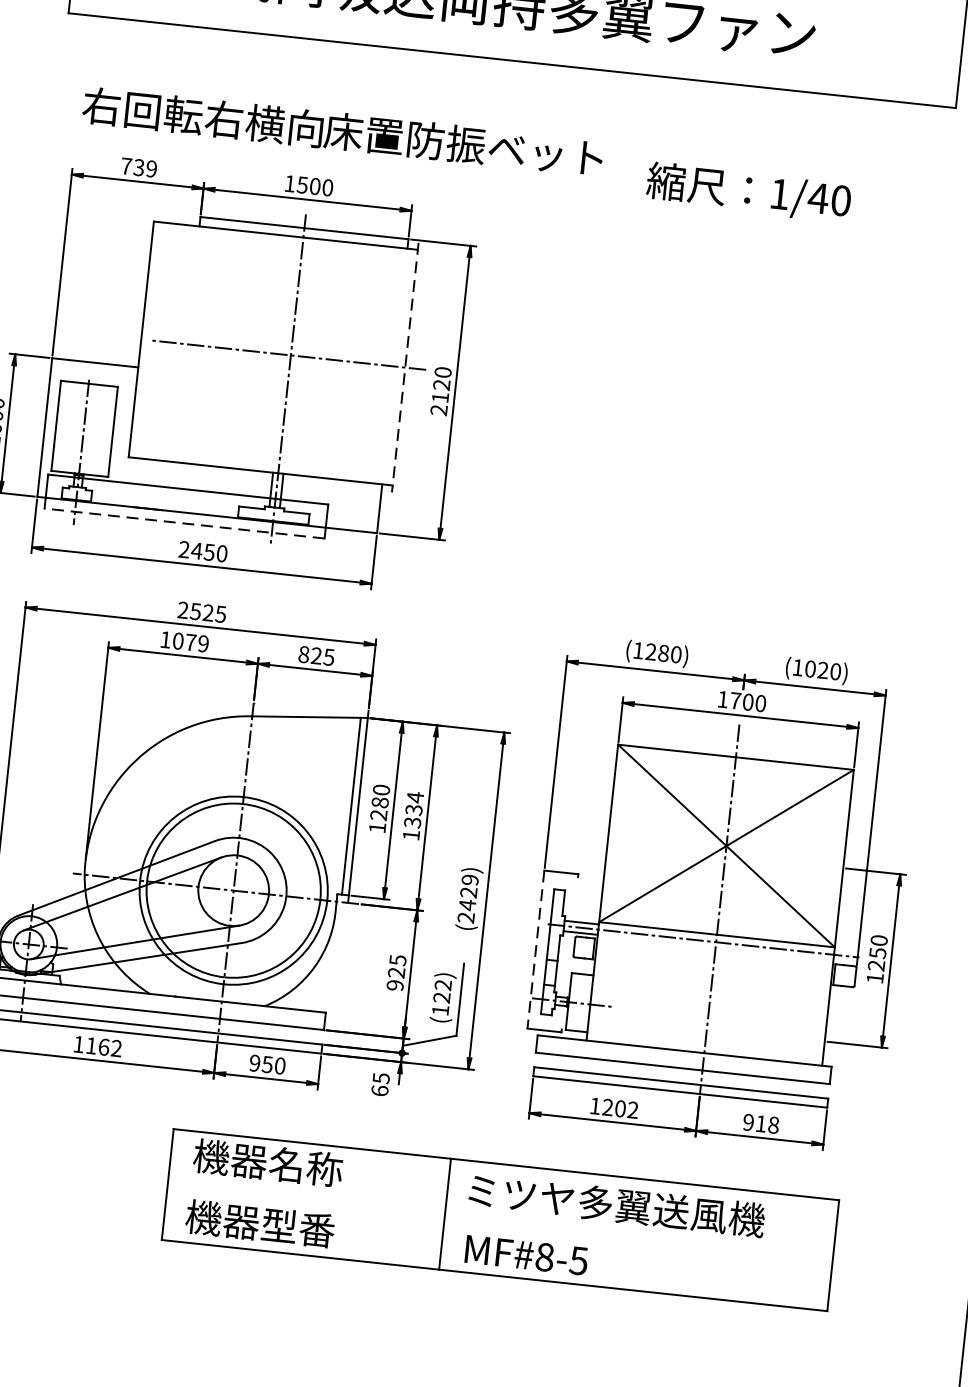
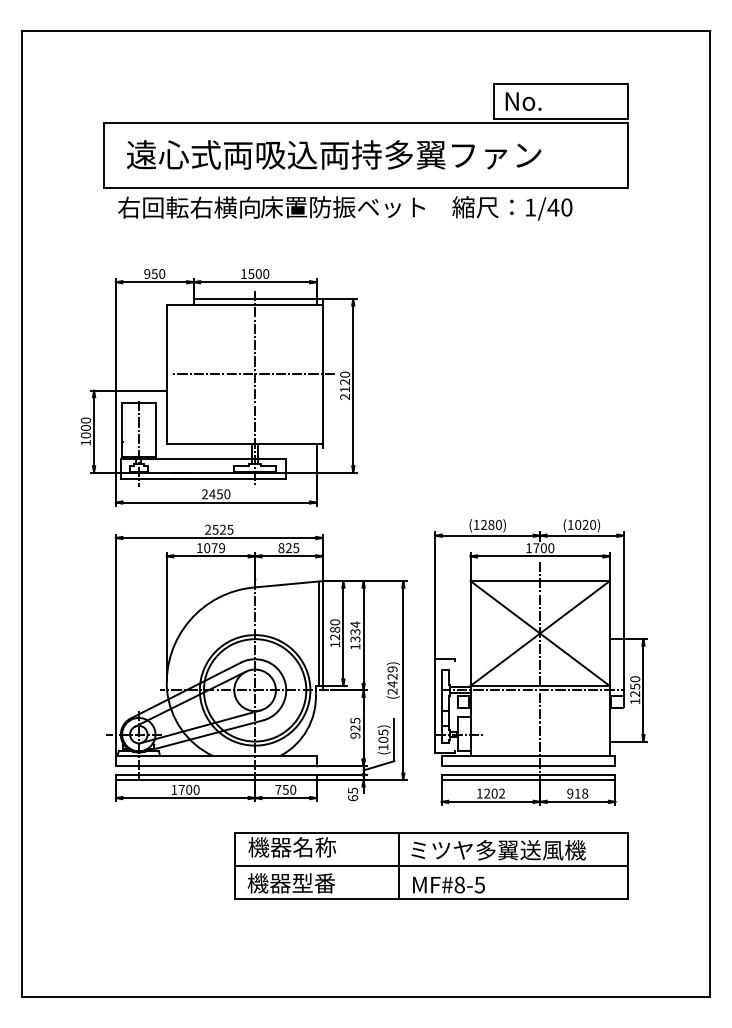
text: (342, 132) -> (271, 207), moved
text: (138, 168) -> (154, 274), 739 -> 950
text: (749, 192) -> (512, 208), moved
line: (404, 368) -> (322, 374), dashed -> solid
line: (184, 524) -> (203, 479), dashed -> solid
line: (536, 948) -> (435, 705), dashed -> solid
text: (442, 990) -> (383, 735), (122) -> (105)
text: (102, 1046) -> (188, 789), 1162 -> 1700
text: (255, 1062) -> (278, 789), 950 -> 750
line: (500, 1220) -> (431, 866), added

